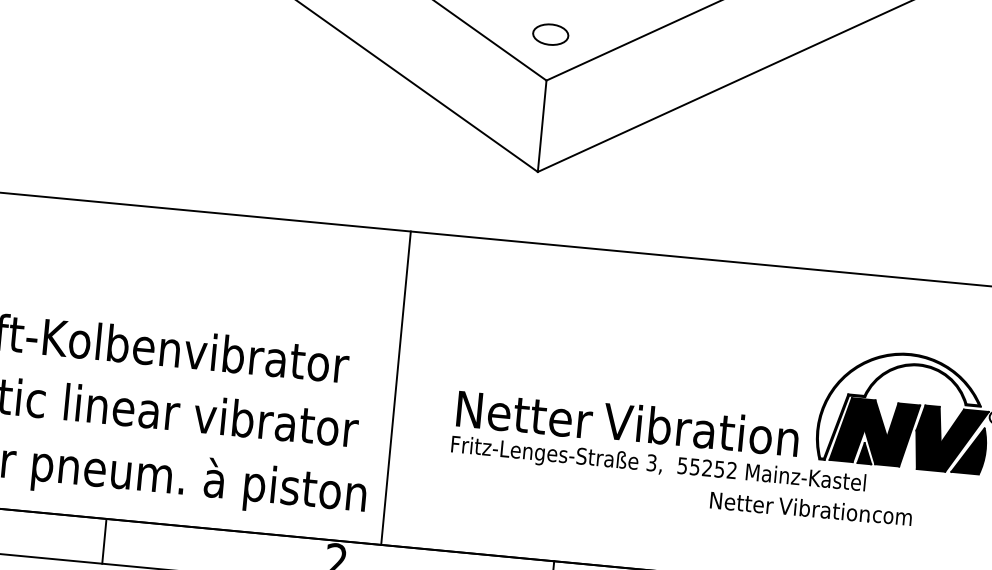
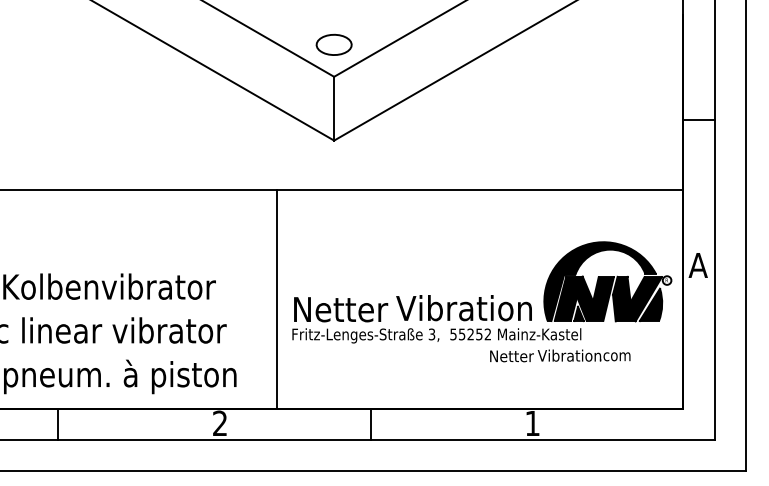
part: (549, 34) -> (333, 44), size x1.43
line: (396, 388) -> (277, 299), moved
fill: (898, 409) -> (599, 281), added
text: (811, 508) -> (560, 355), moved

